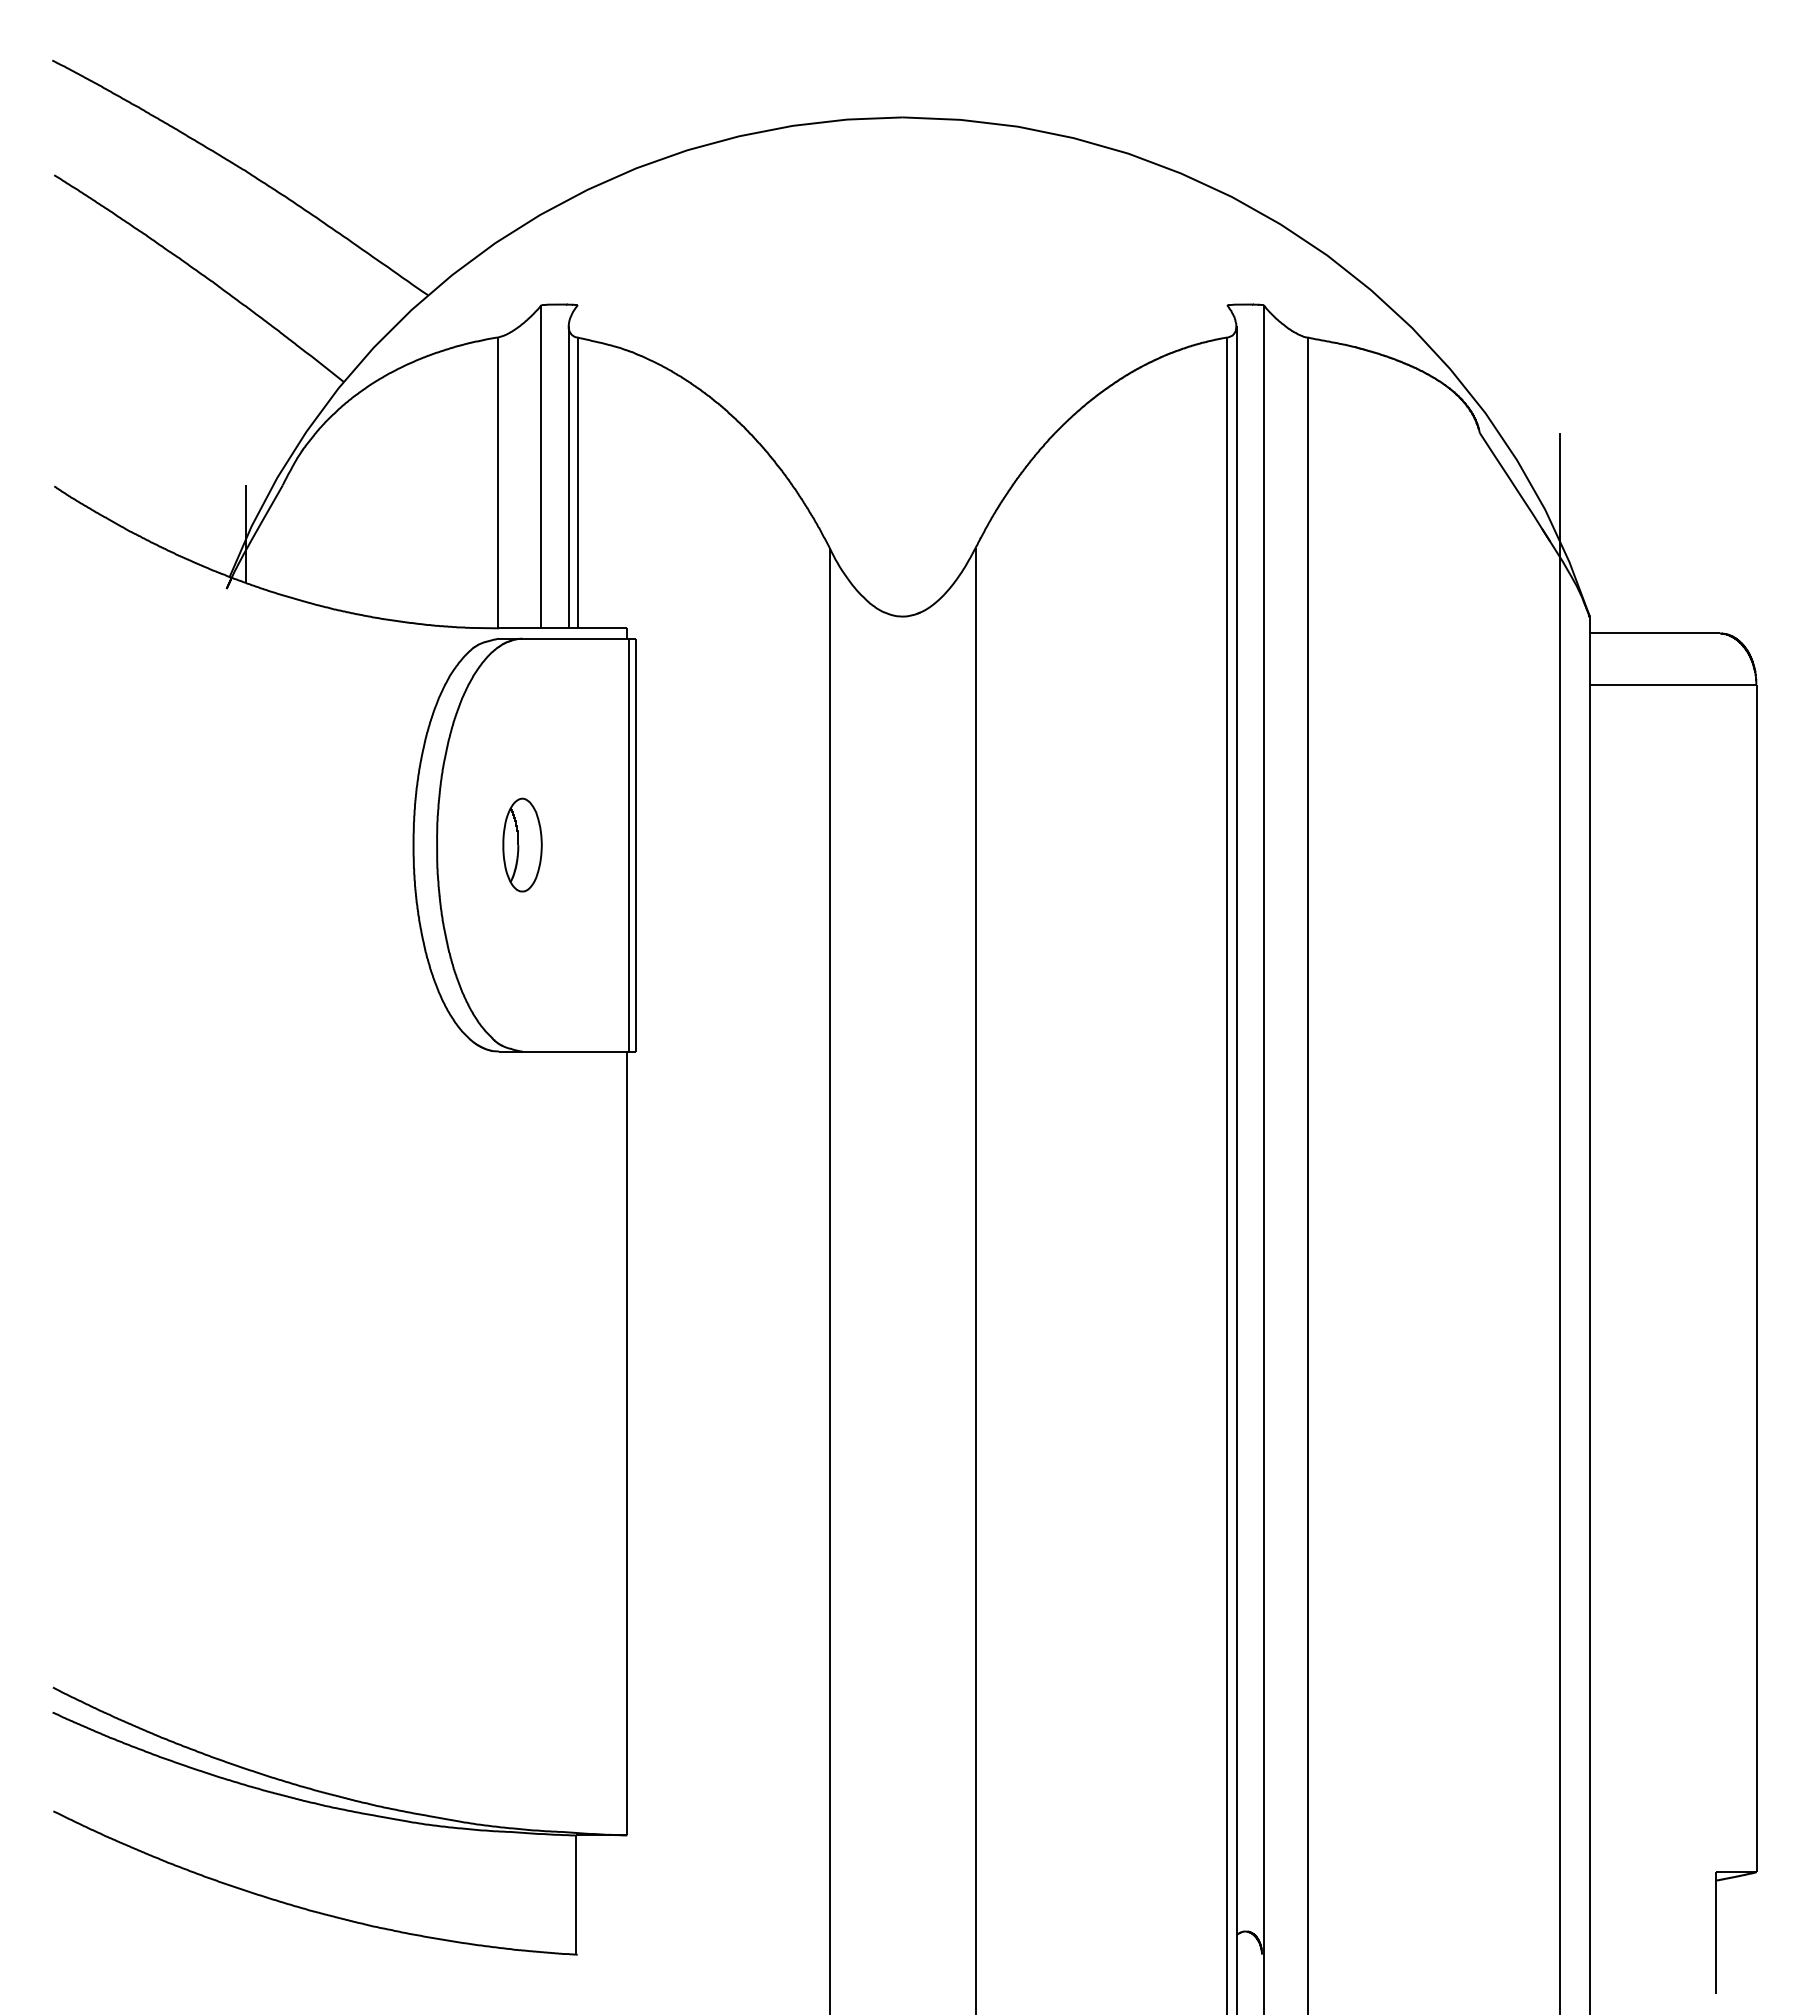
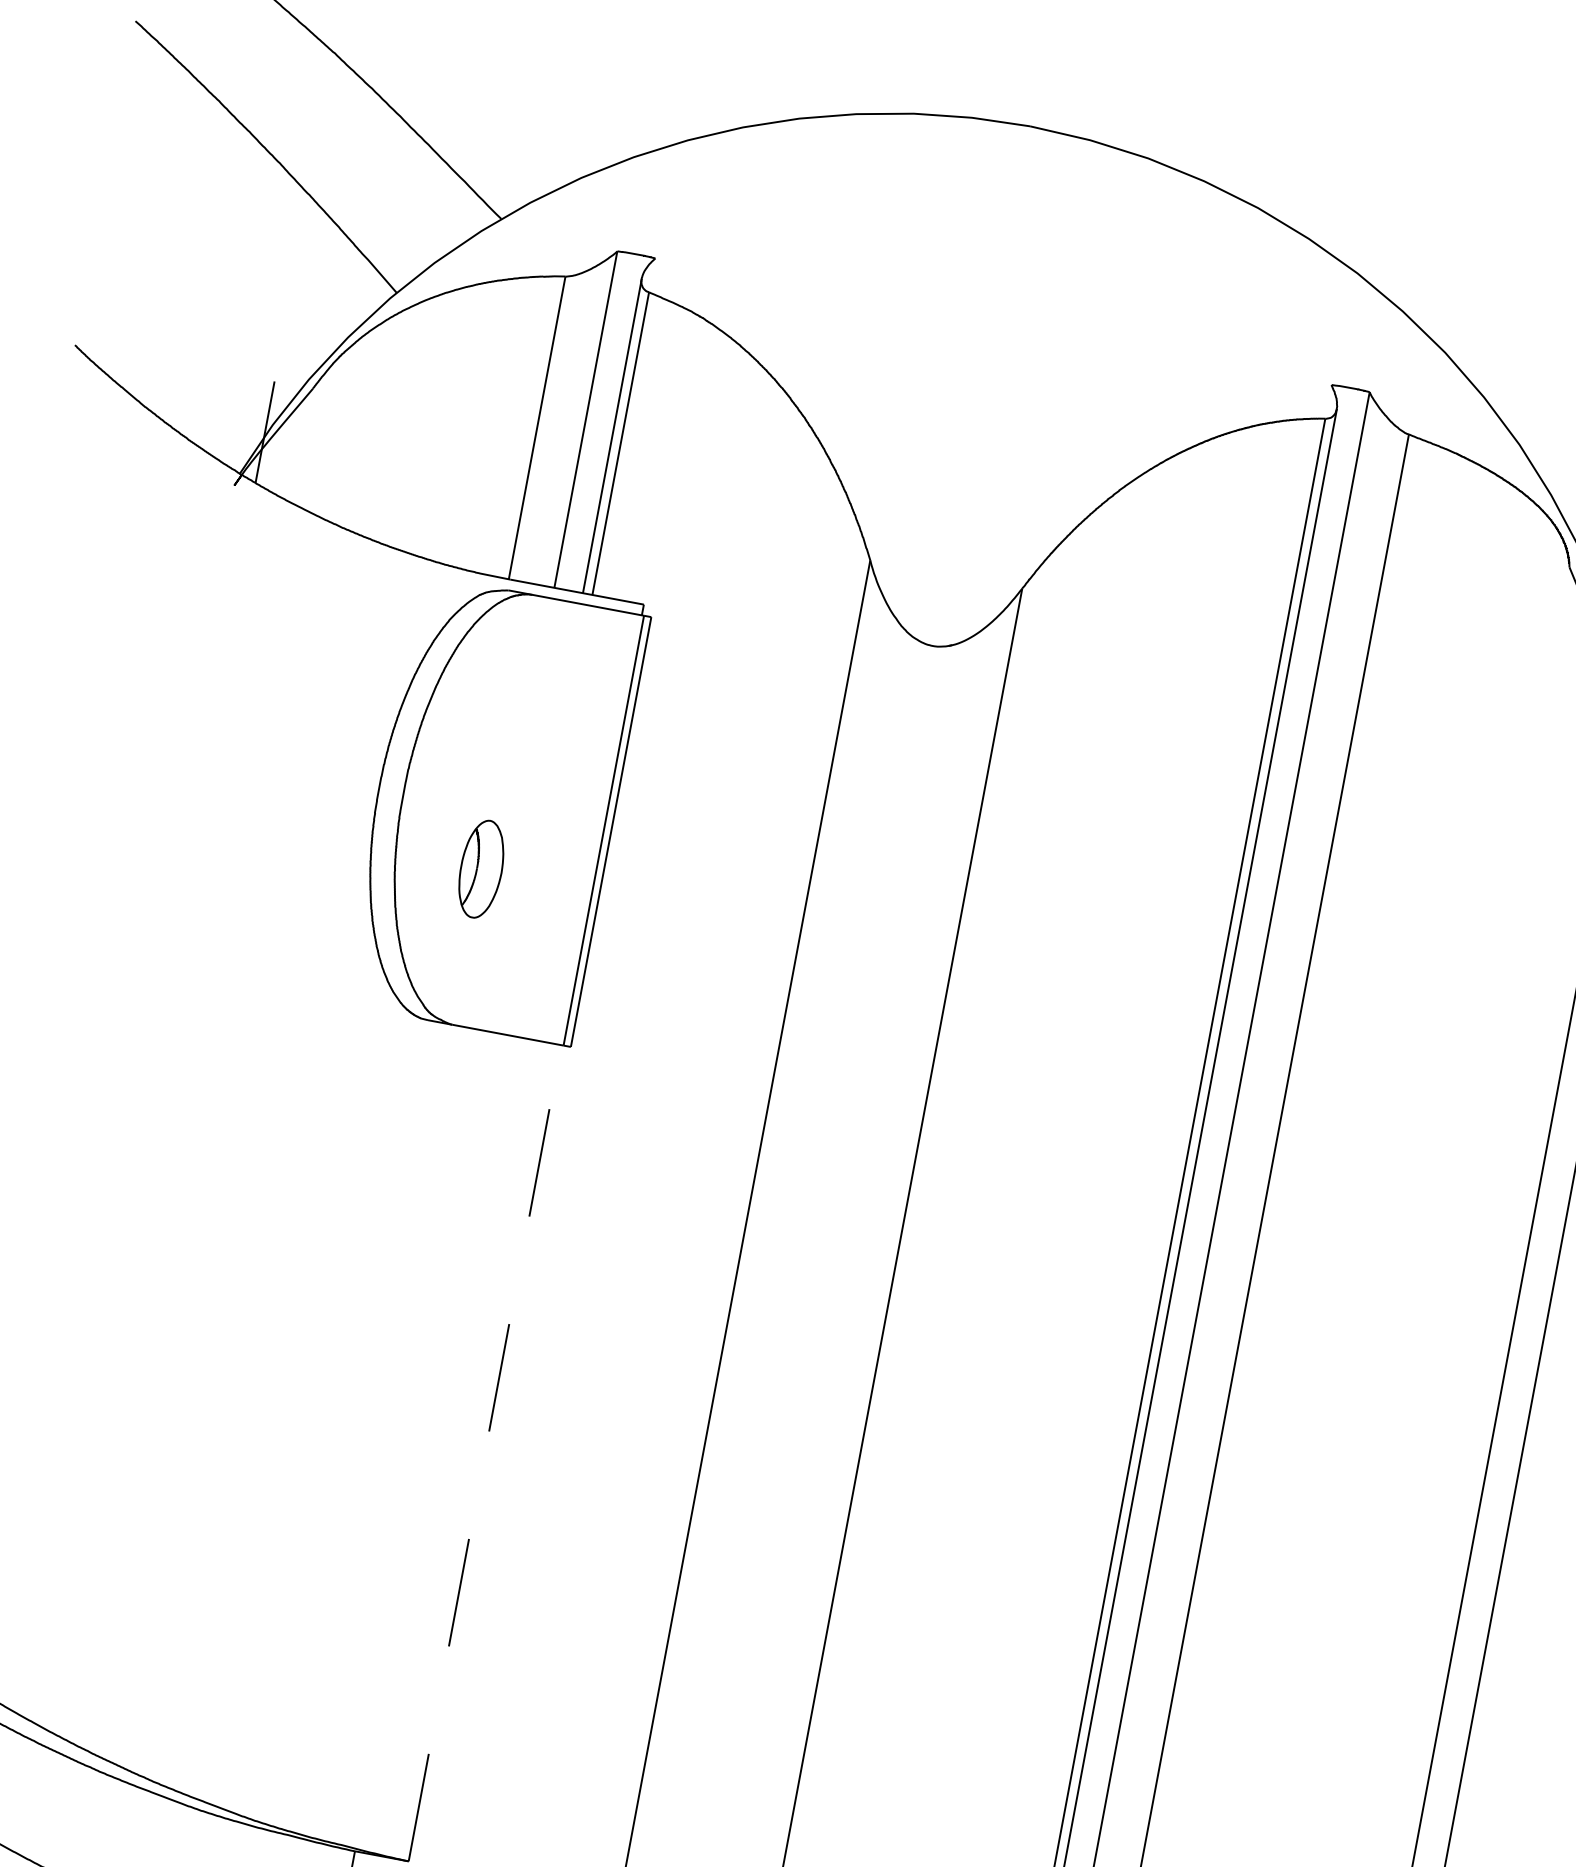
part: (522, 844) -> (481, 868), moved
line: (627, 1443) -> (485, 1453), solid -> dashed

